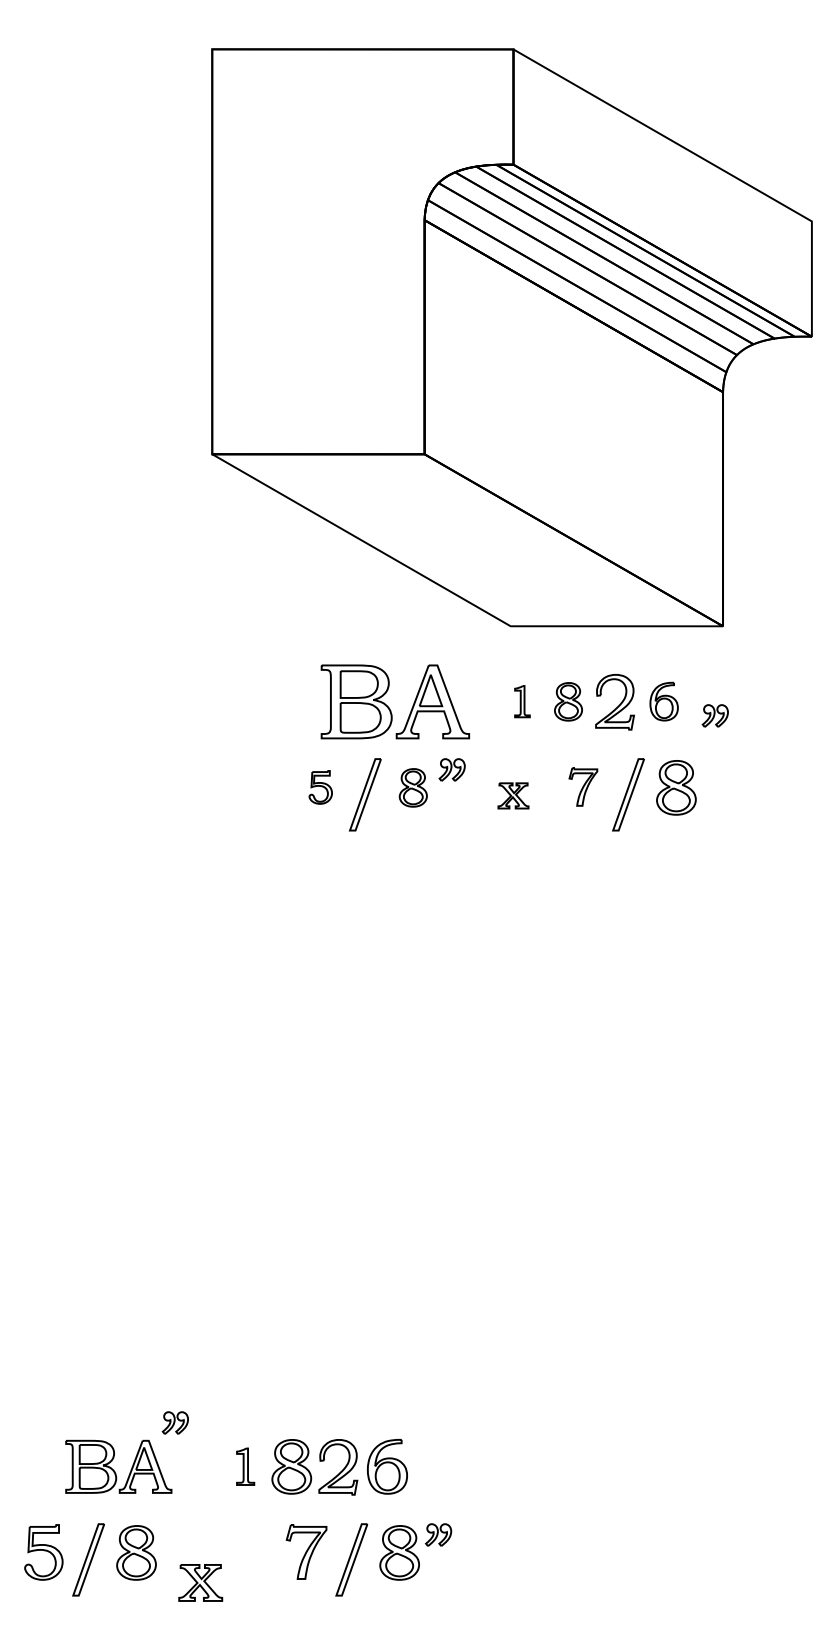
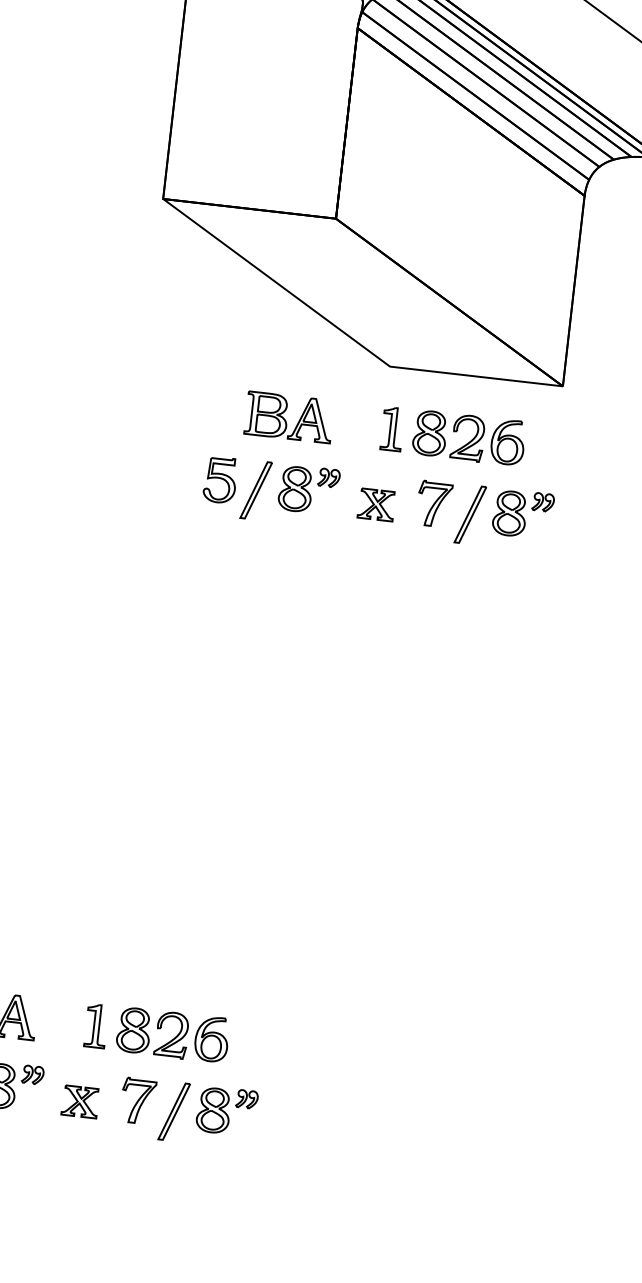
part: (395, 701) -> (289, 417), size x0.71
part: (522, 701) -> (392, 428), size x1.67
part: (568, 701) -> (430, 433), size x1.43
part: (663, 701) -> (507, 442), size x1.43
part: (714, 715) -> (542, 502), moved
part: (583, 786) -> (434, 503), size x1.43
part: (320, 787) -> (220, 480), size x1.67
part: (413, 787) -> (296, 488), size x1.43
part: (513, 795) -> (376, 504), size x1.43
part: (174, 1422) -> (32, 1074), moved
part: (245, 1466) -> (96, 1025), size x1.43
part: (200, 1582) -> (80, 1101), moved

